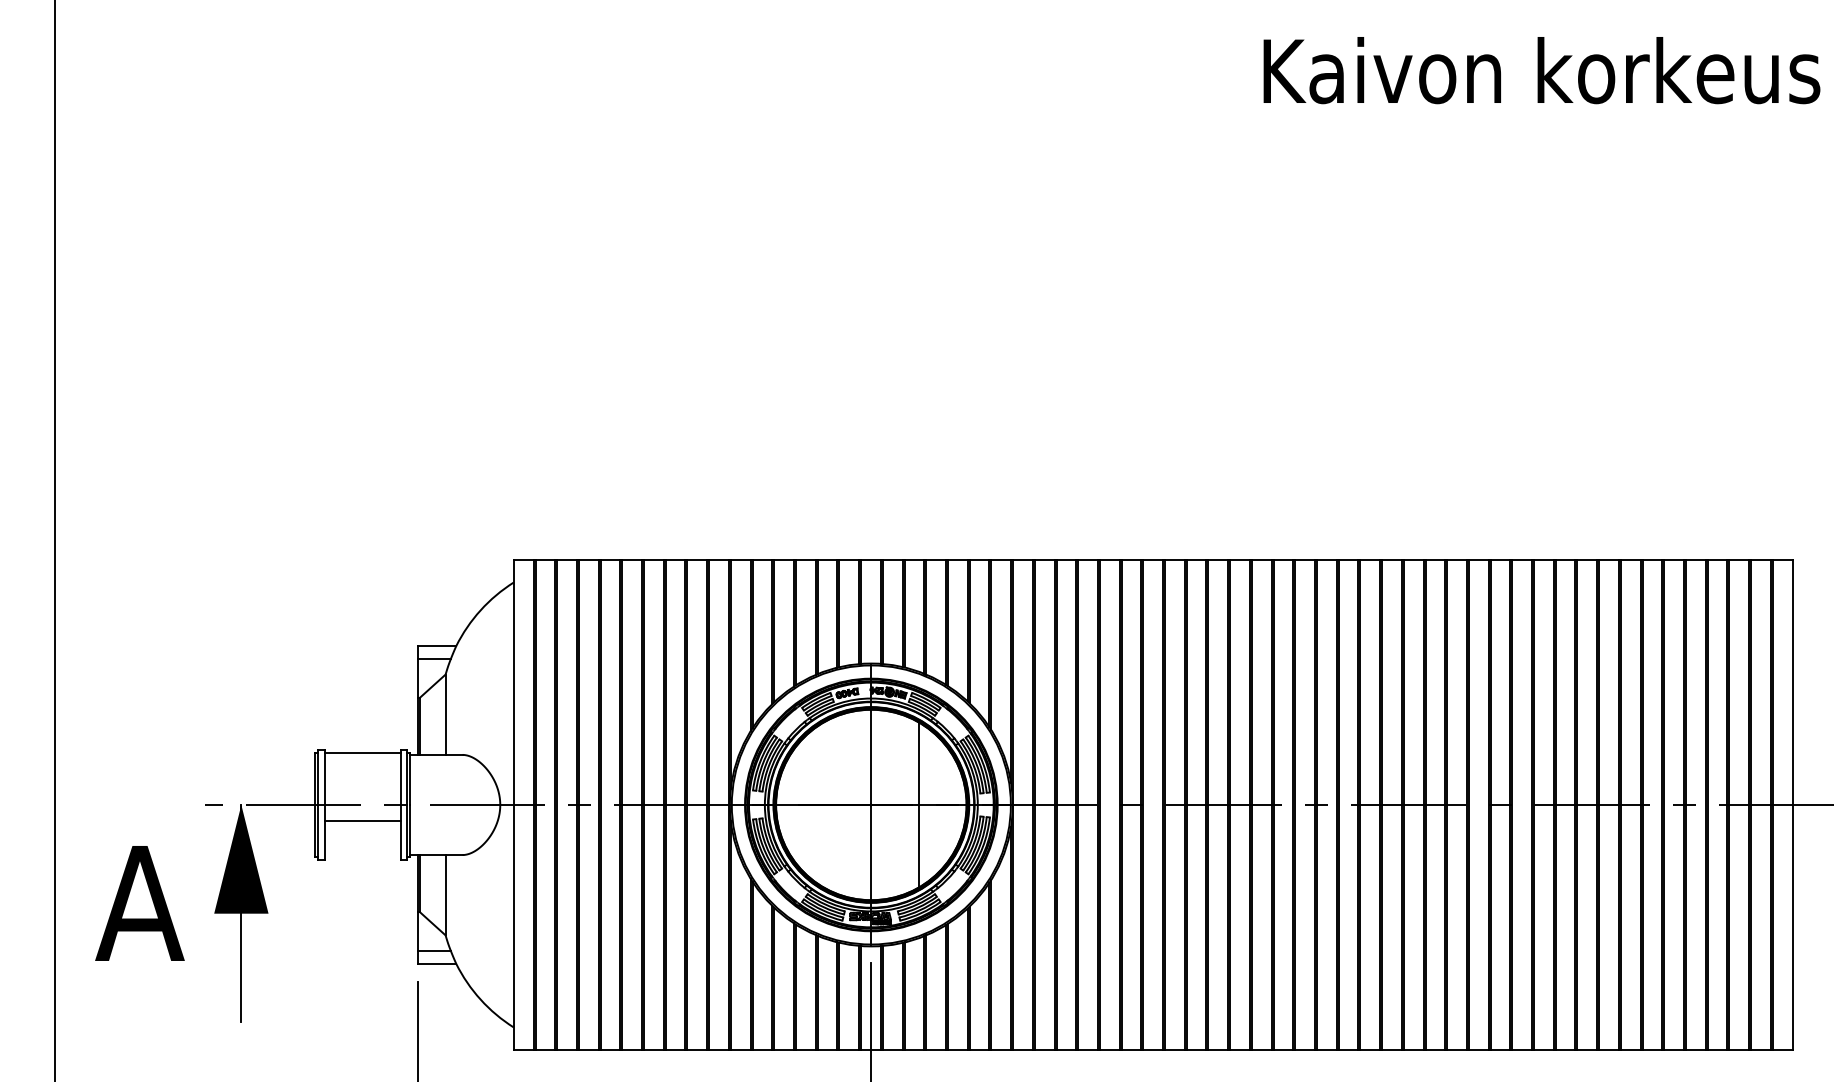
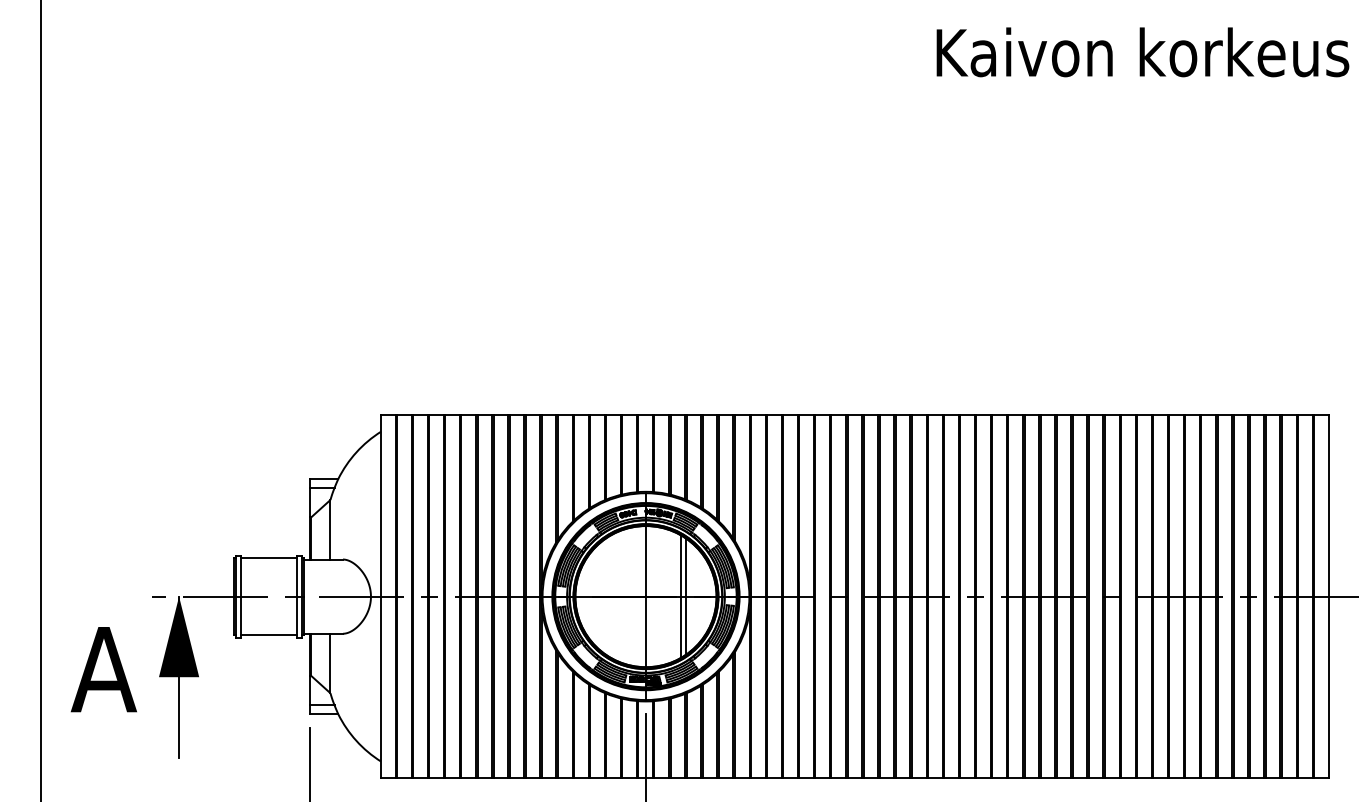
line: (925, 804) -> (686, 596), added
line: (362, 820) -> (268, 634), moved

